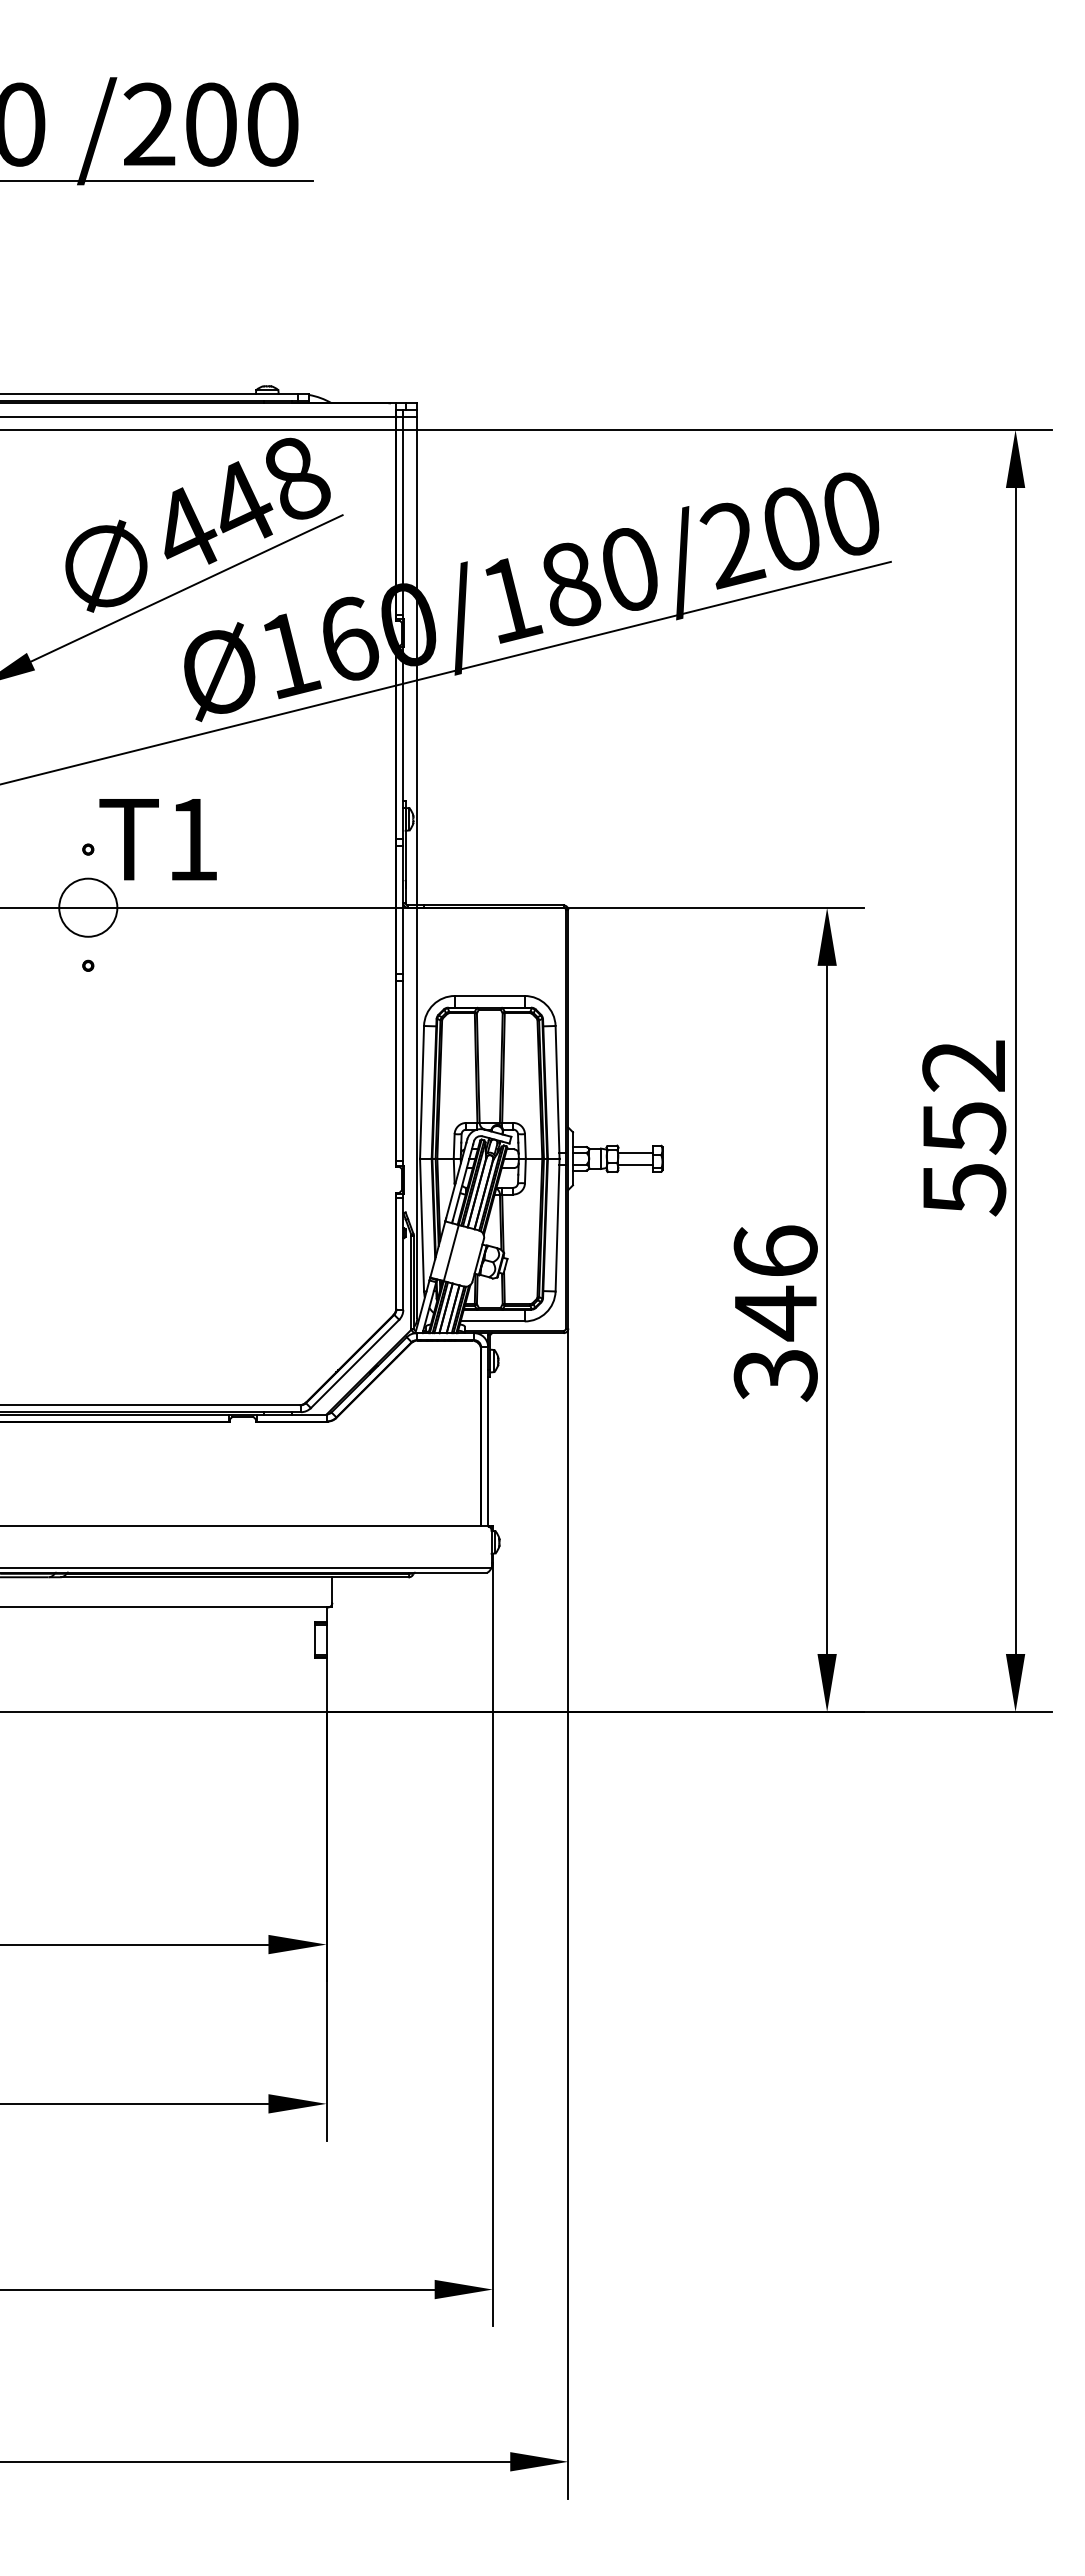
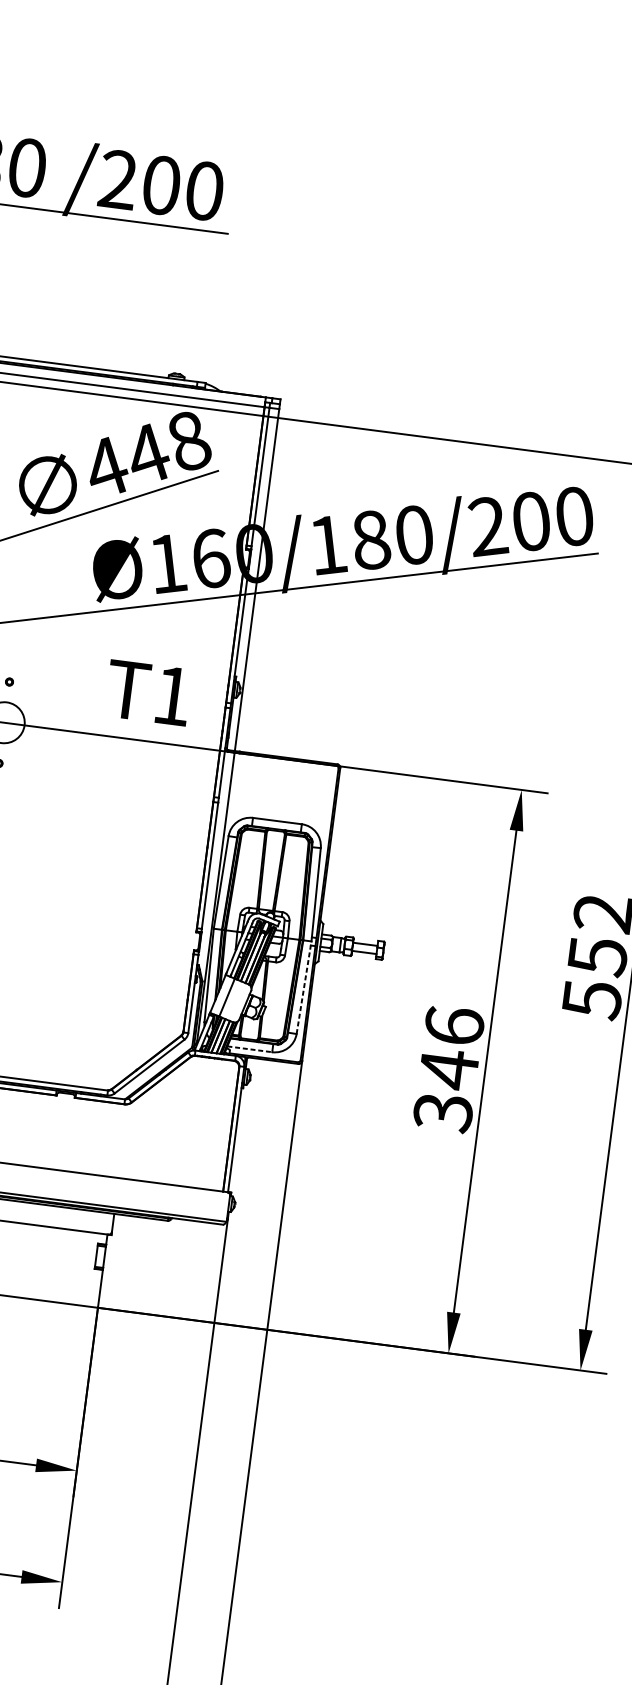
text: (157, 839) -> (147, 692), moved
line: (557, 1224) -> (304, 987), solid -> dashed
line: (493, 1321) -> (250, 1049), solid -> dashed

